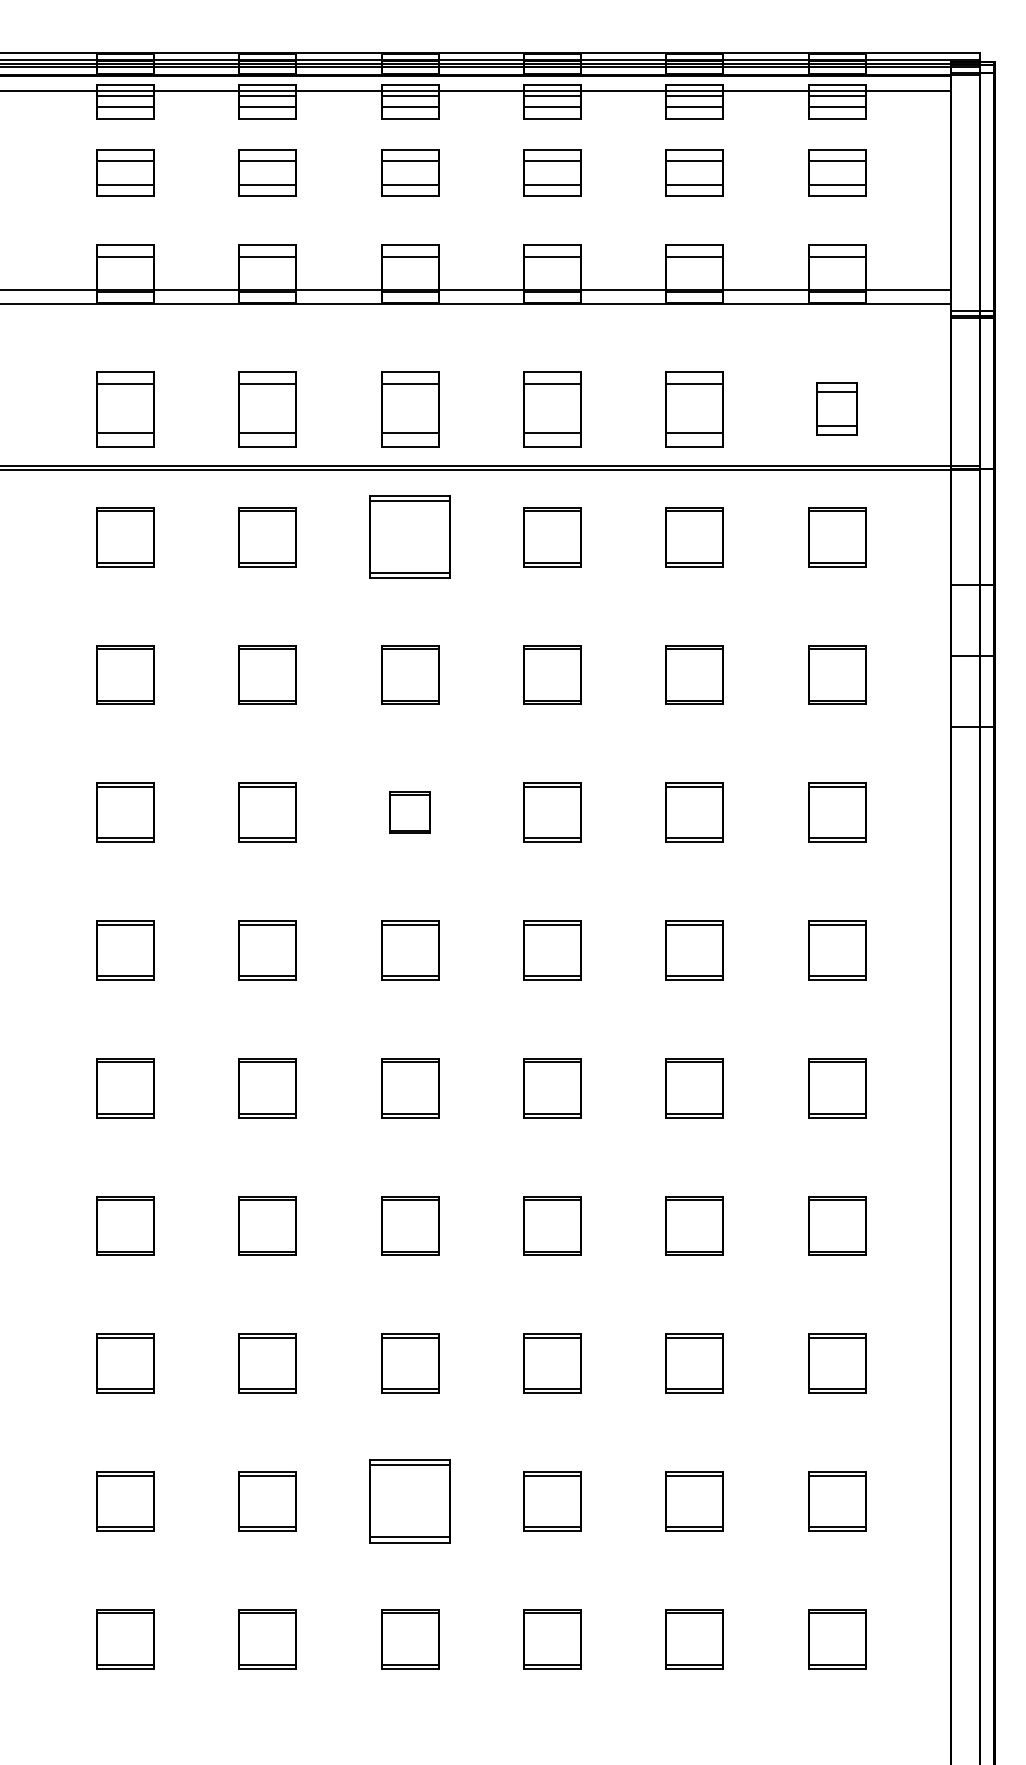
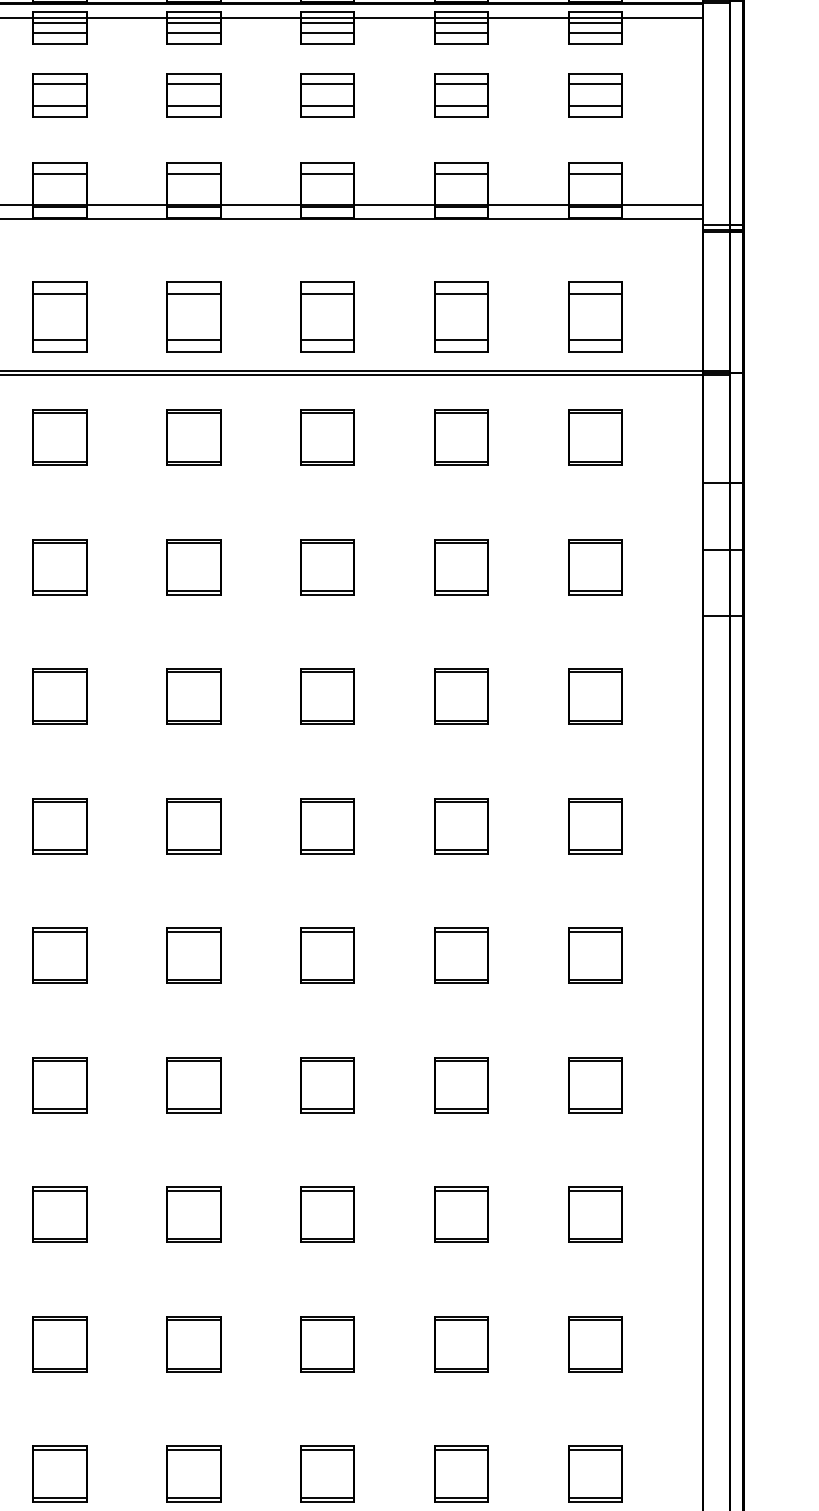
part: (837, 409) -> (595, 317), size x1.43
part: (410, 537) -> (194, 437), size x0.71
part: (410, 812) -> (194, 696), size x1.43
part: (410, 1501) -> (194, 1344), size x0.71

